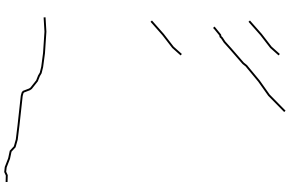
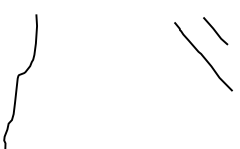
line: (165, 38) -> (135, 31), removed

